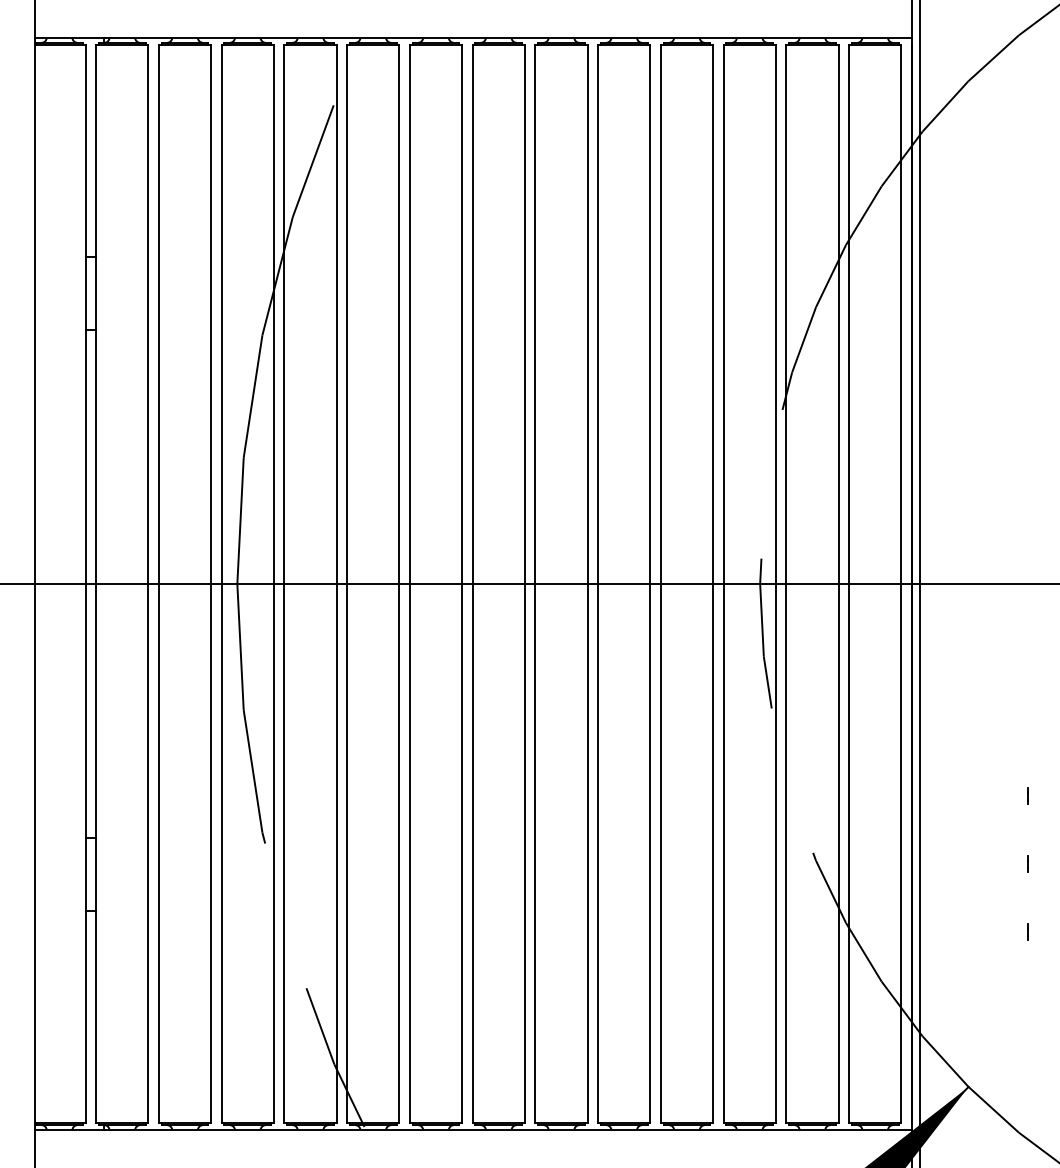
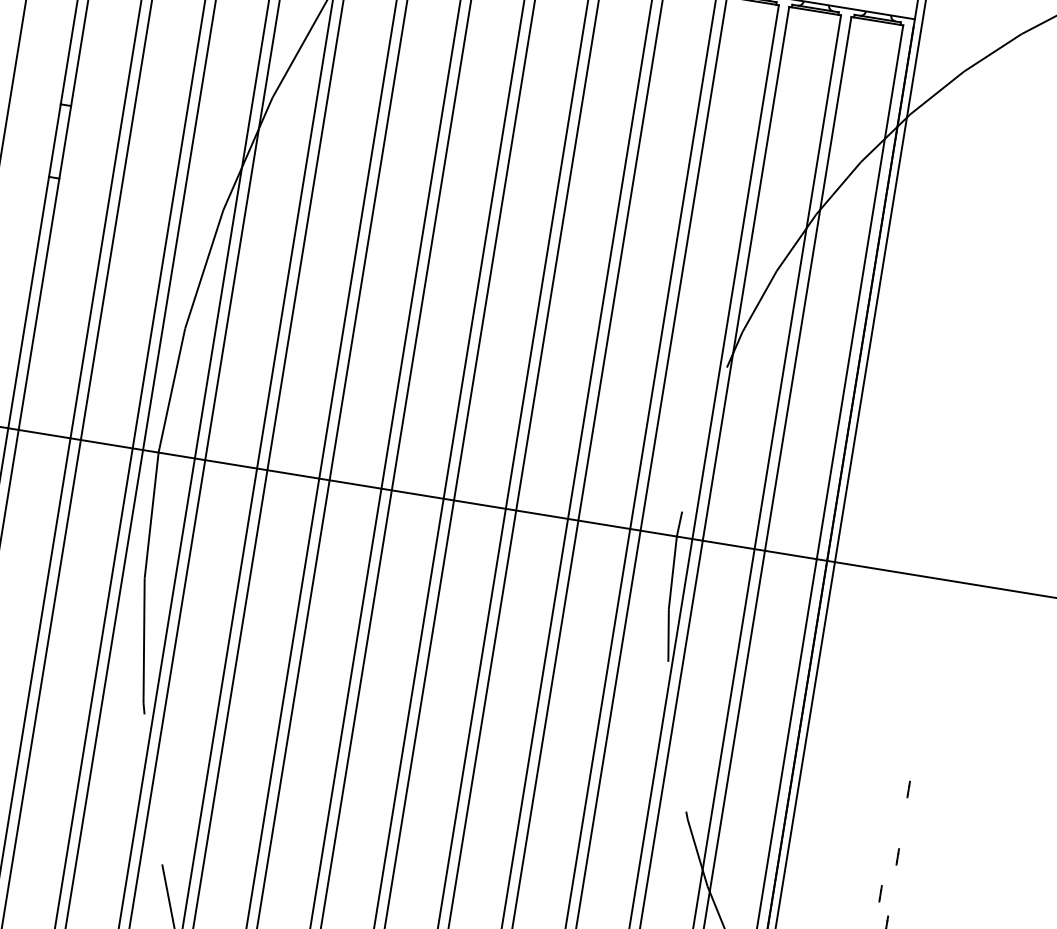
line: (1016, 902) -> (879, 893), added

